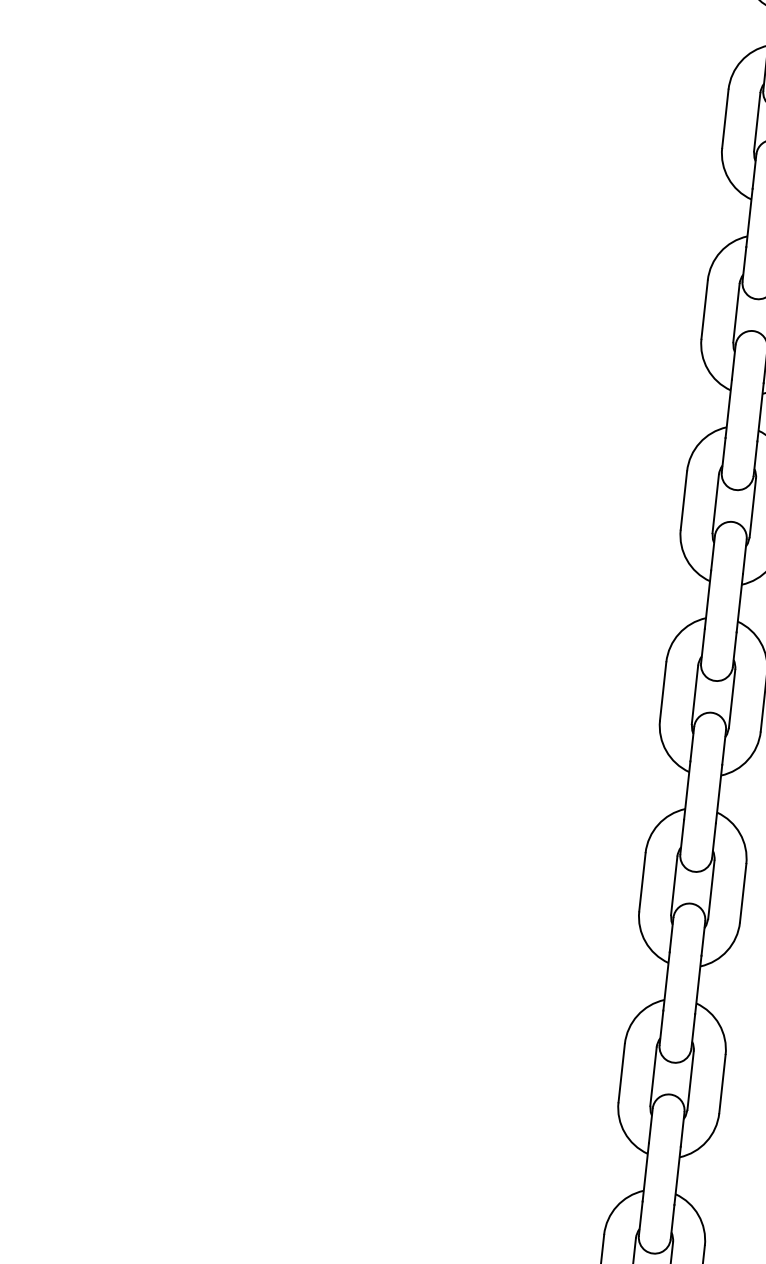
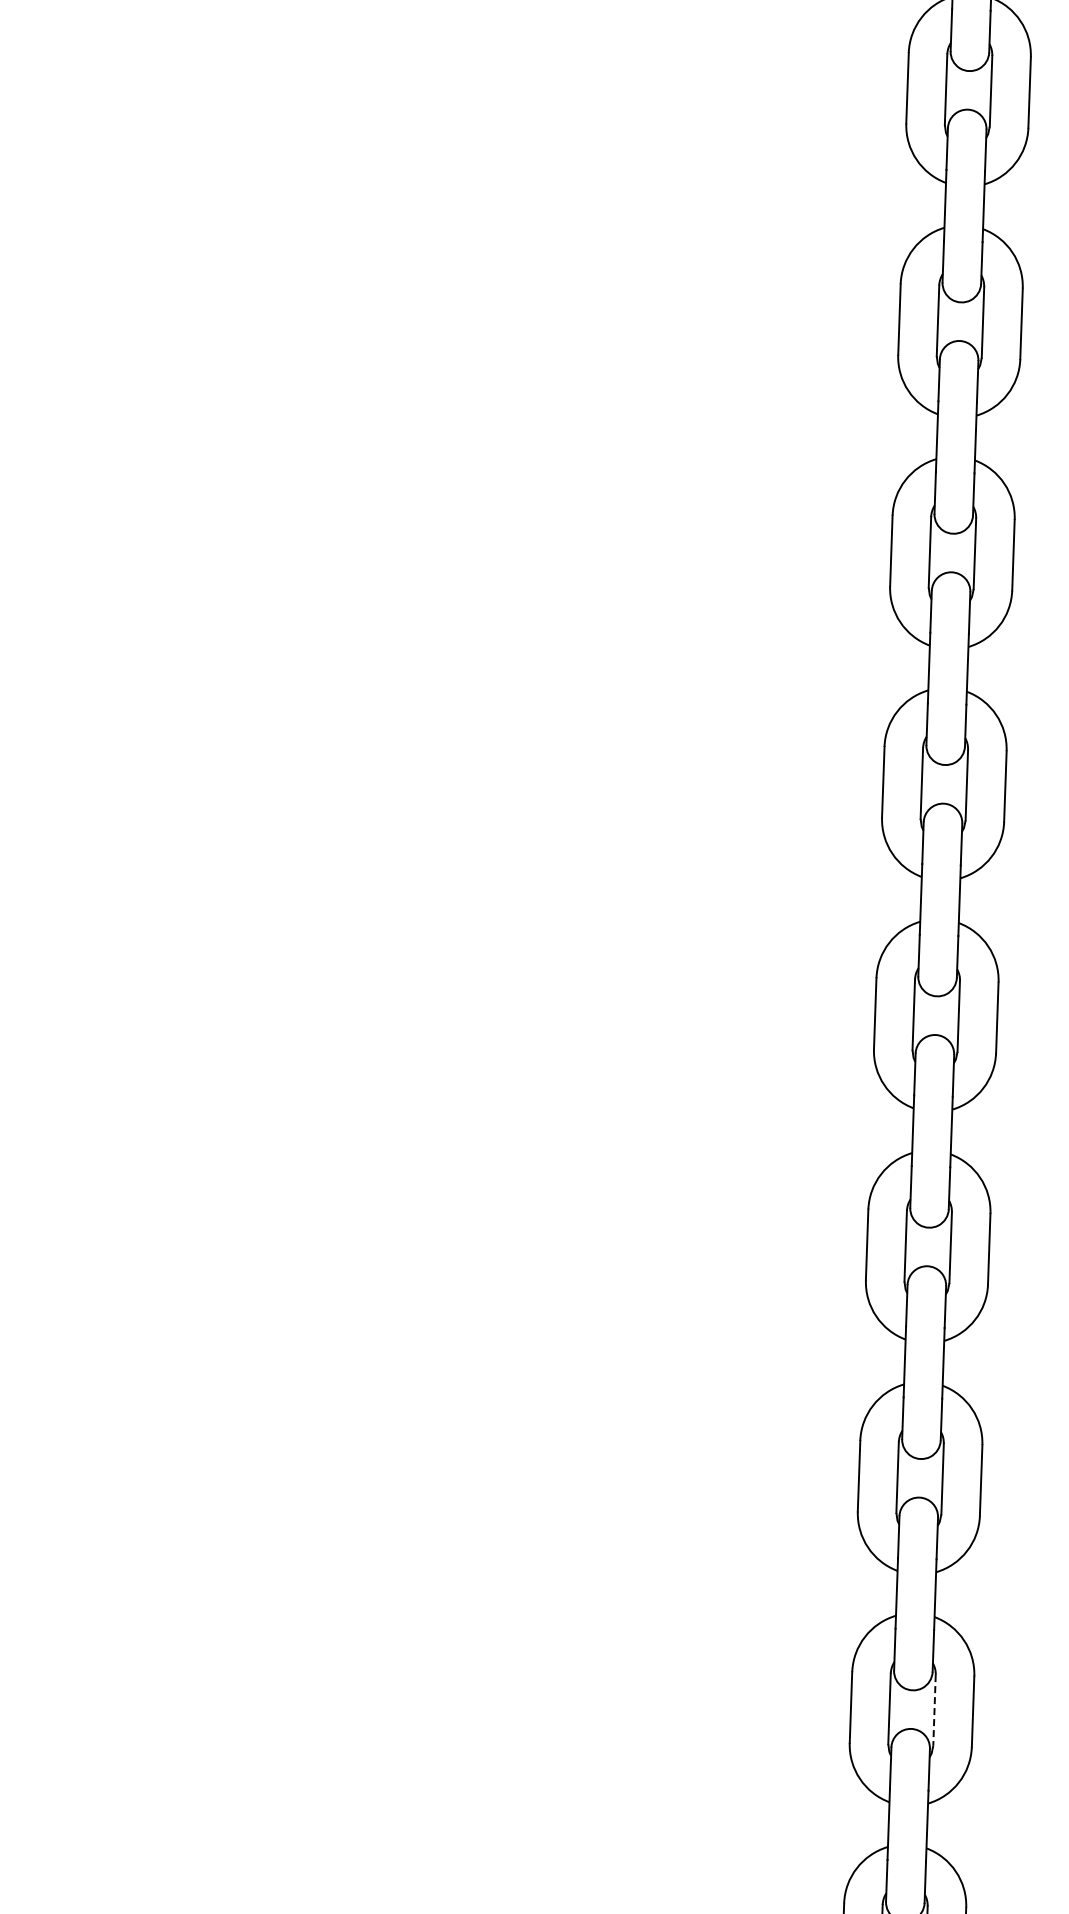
line: (690, 1080) -> (934, 1710), solid -> dashed

